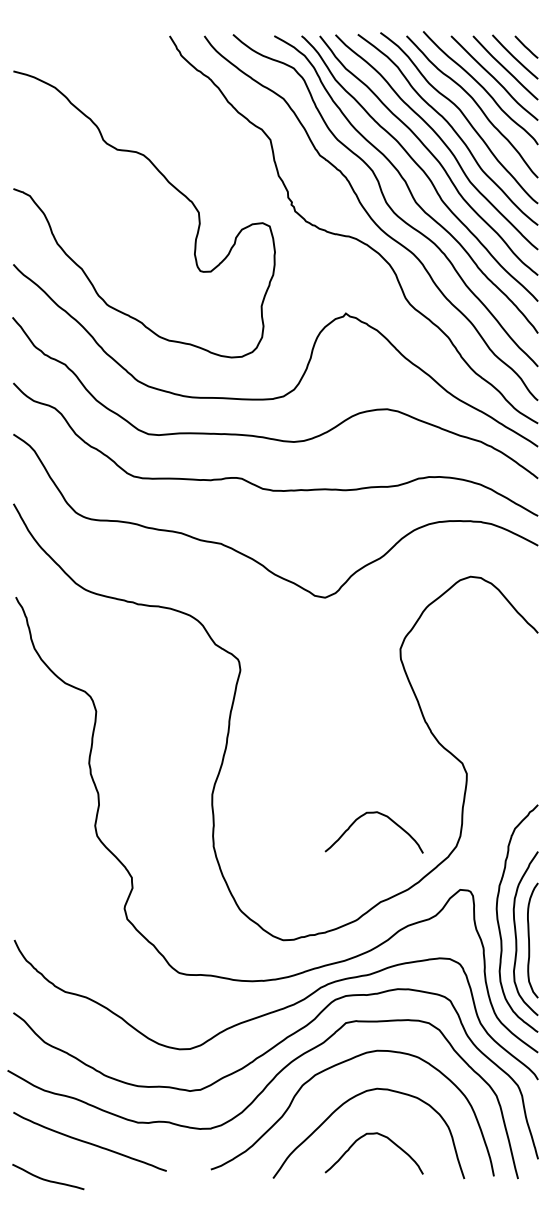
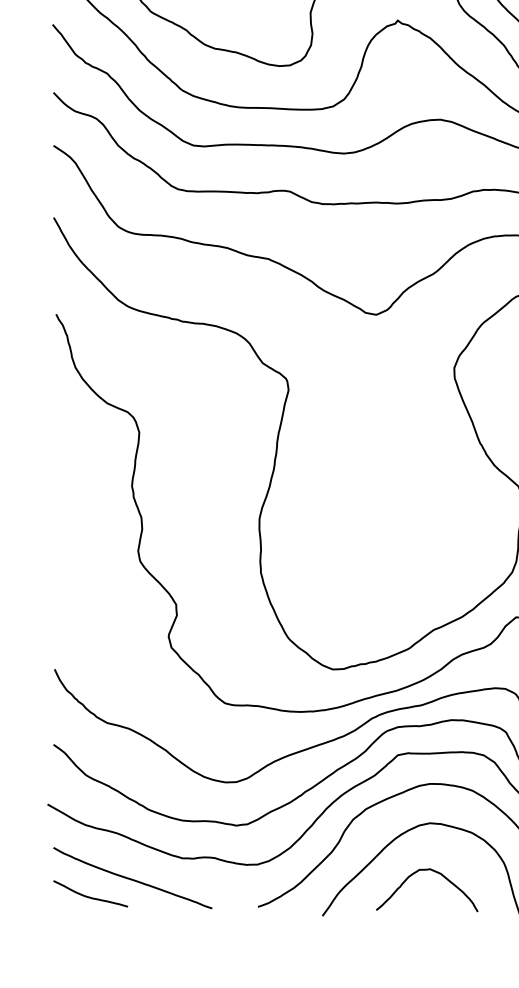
curve: (379, 814) -> (432, 539), removed
curve: (47, 1179) -> (89, 896), moved

